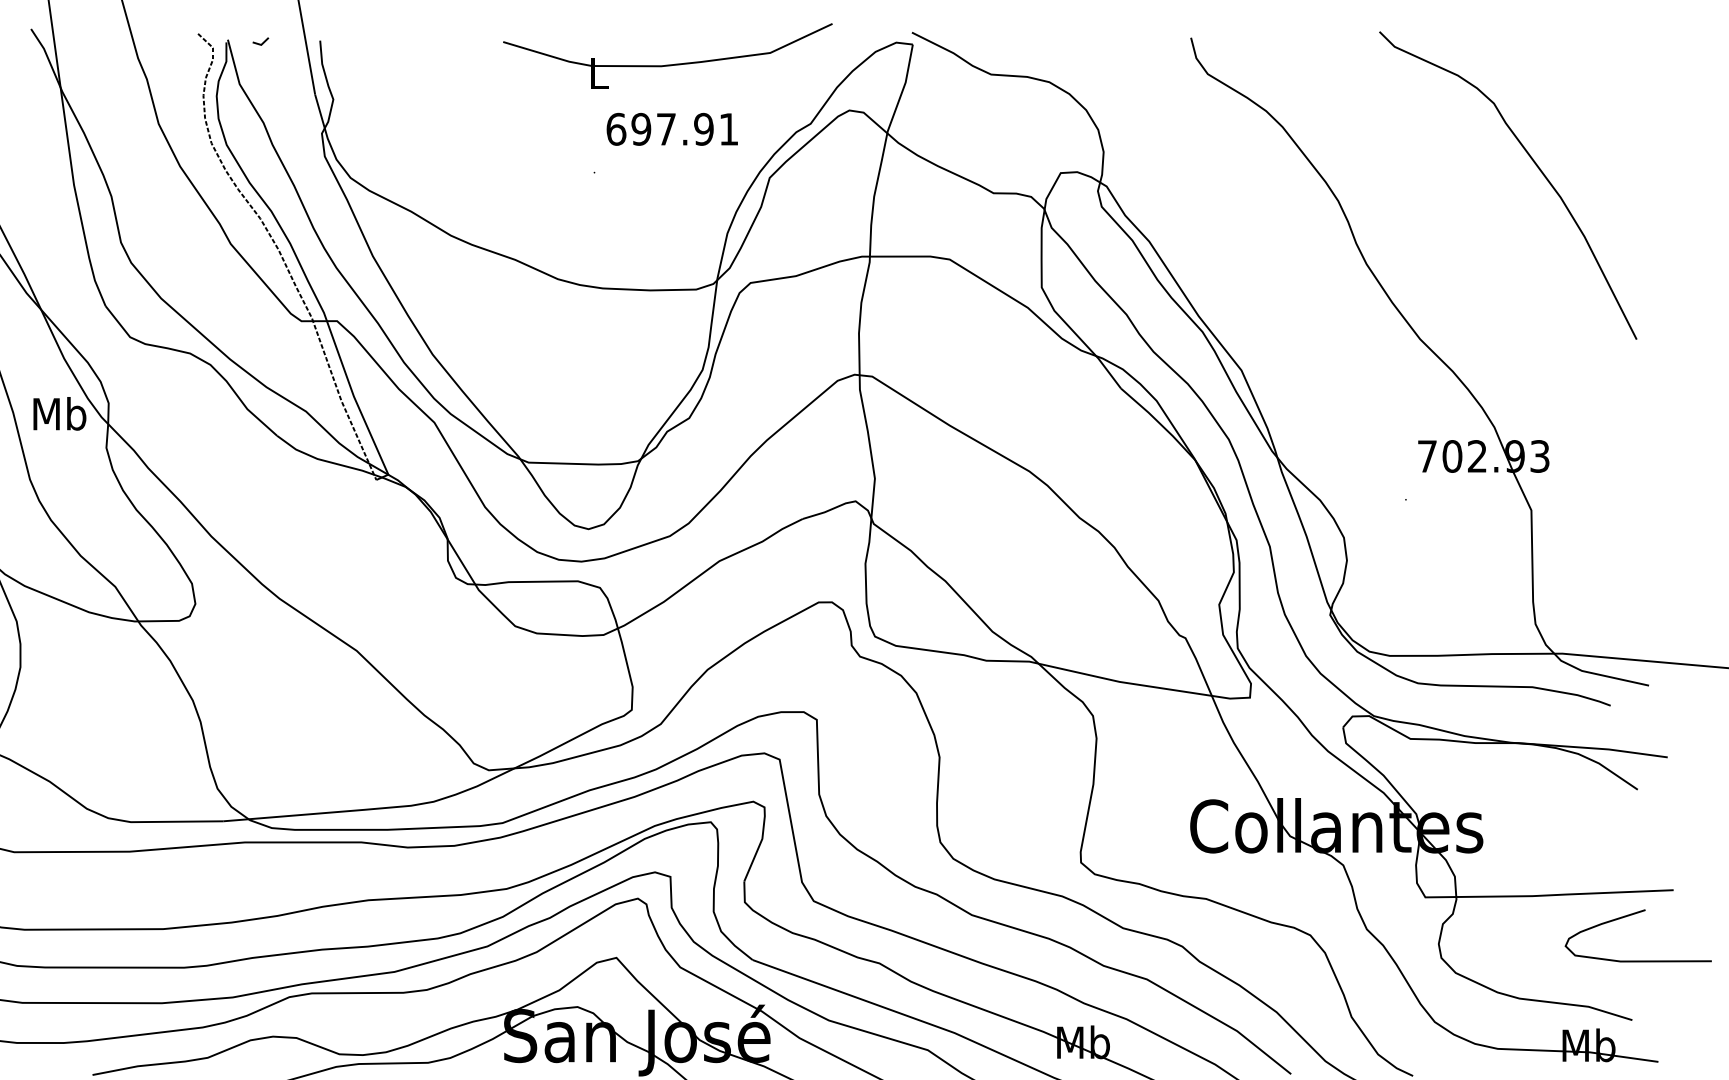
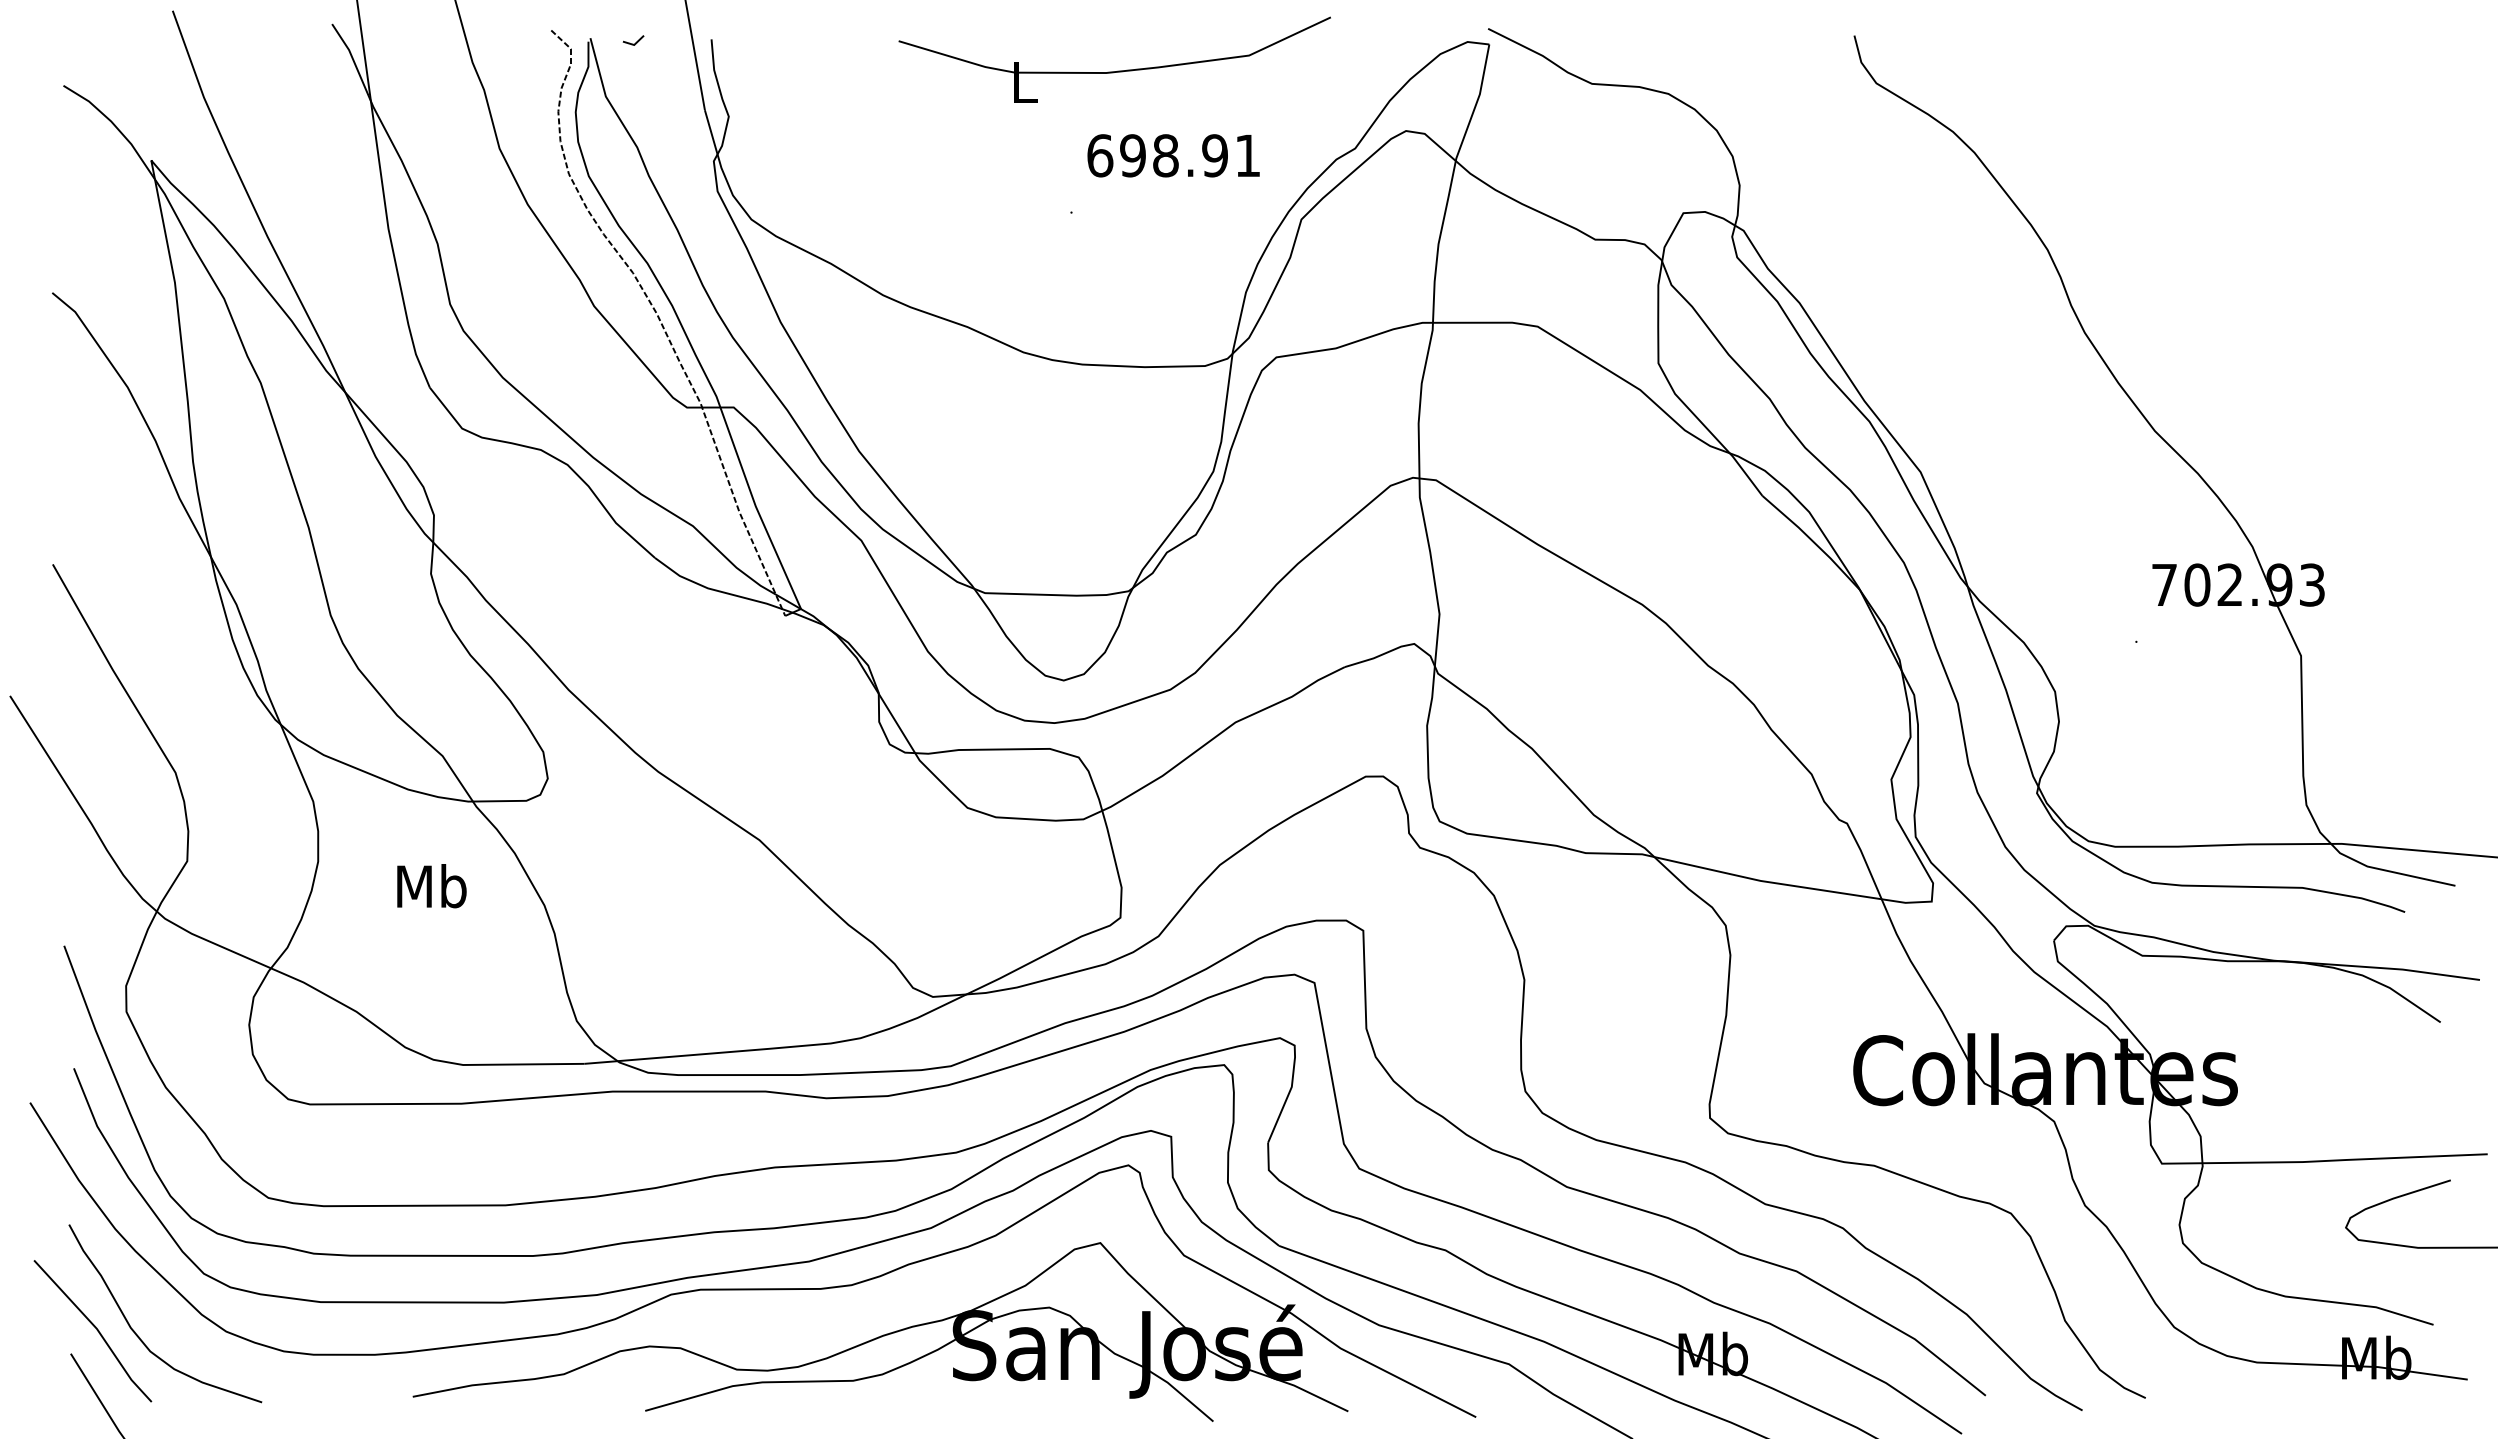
part: (669, 64) -> (1117, 70), moved
text: (666, 129) -> (1165, 155), 697.91 -> 698.91
curve: (1535, 164) -> (2306, 202), removed
text: (59, 414) -> (431, 886), moved

